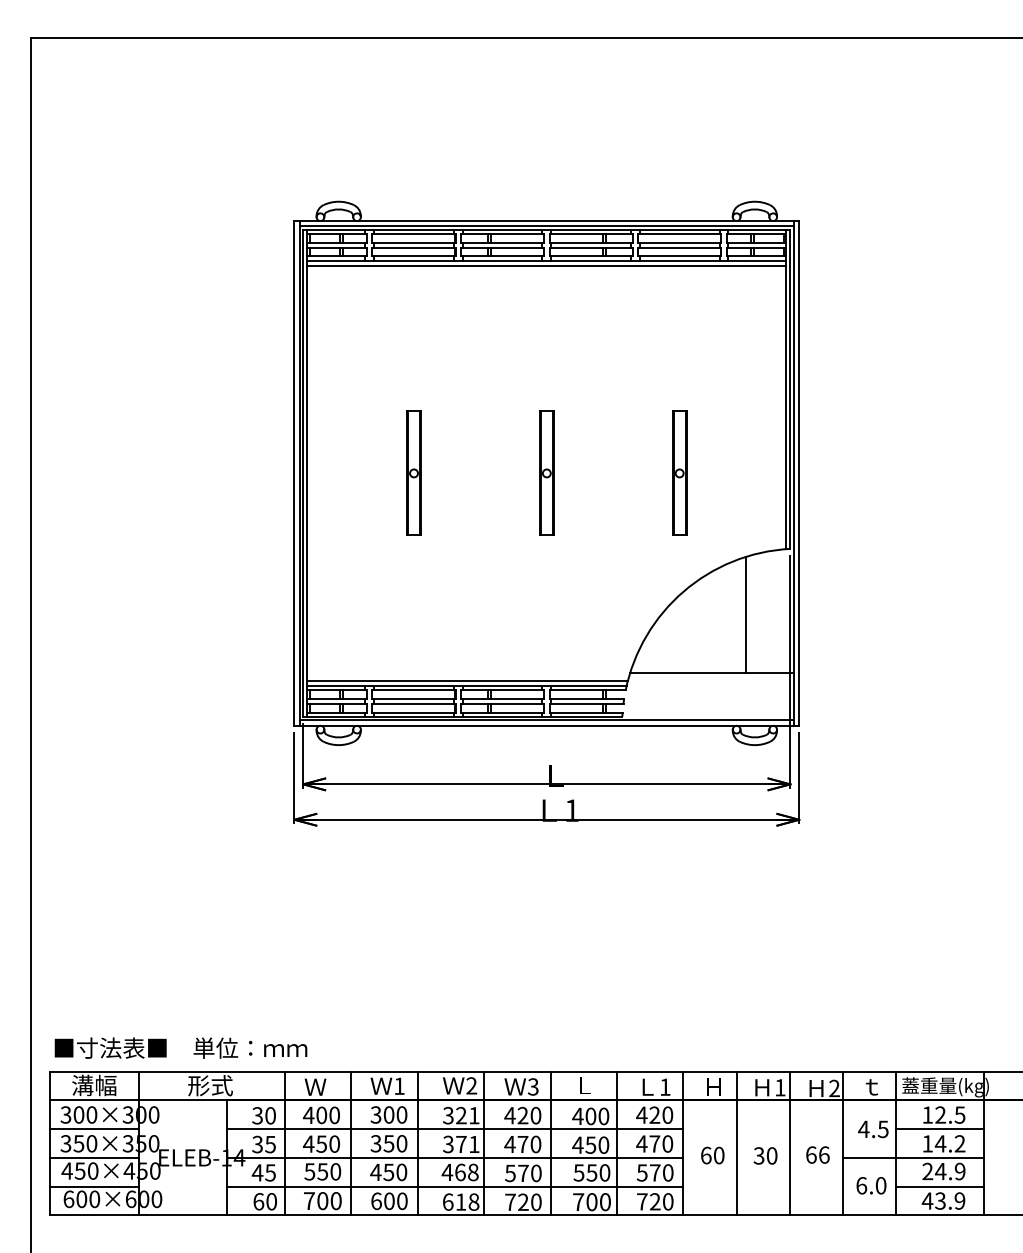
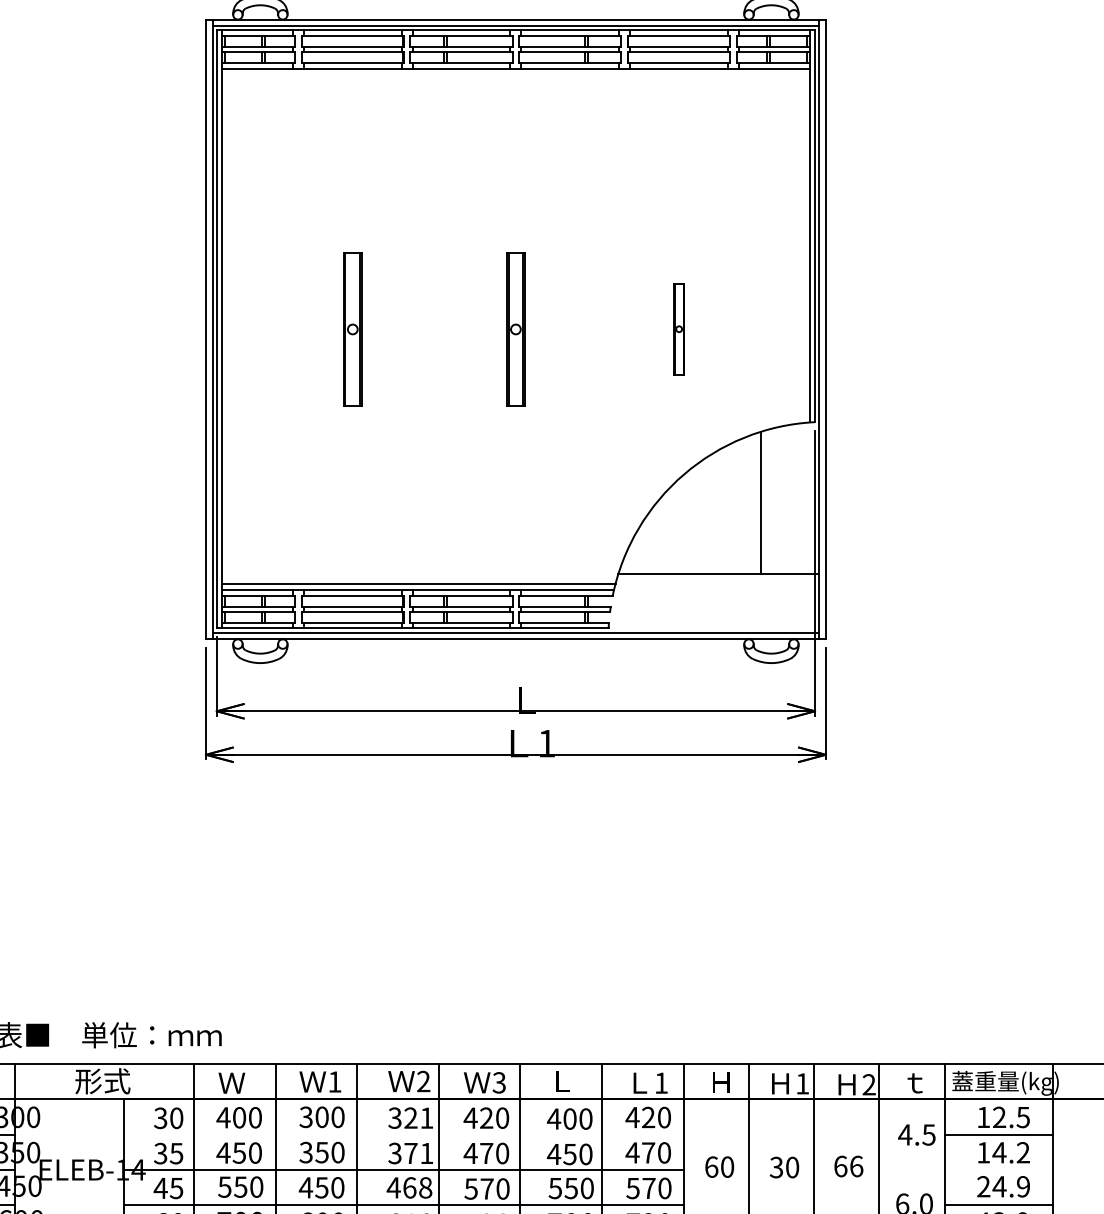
line: (546, 266) -> (515, 75), removed
part: (679, 472) -> (678, 328), size x0.6
line: (455, 1129) -> (403, 1135), removed
line: (913, 1157) -> (966, 1169), removed

